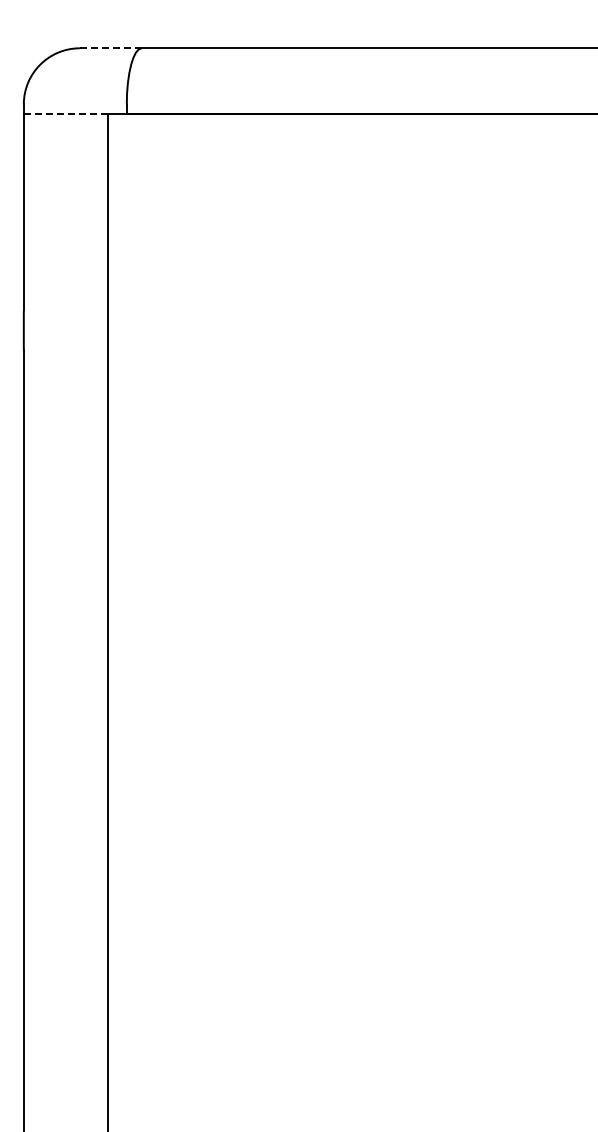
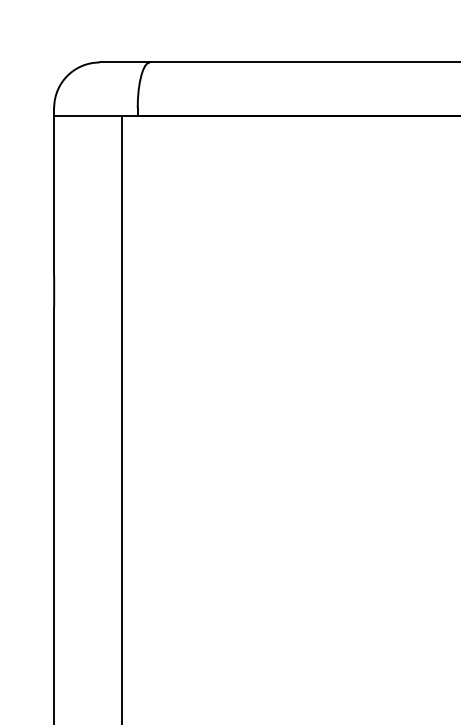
line: (110, 48) -> (124, 62), dashed -> solid
line: (66, 113) -> (88, 115), dashed -> solid

